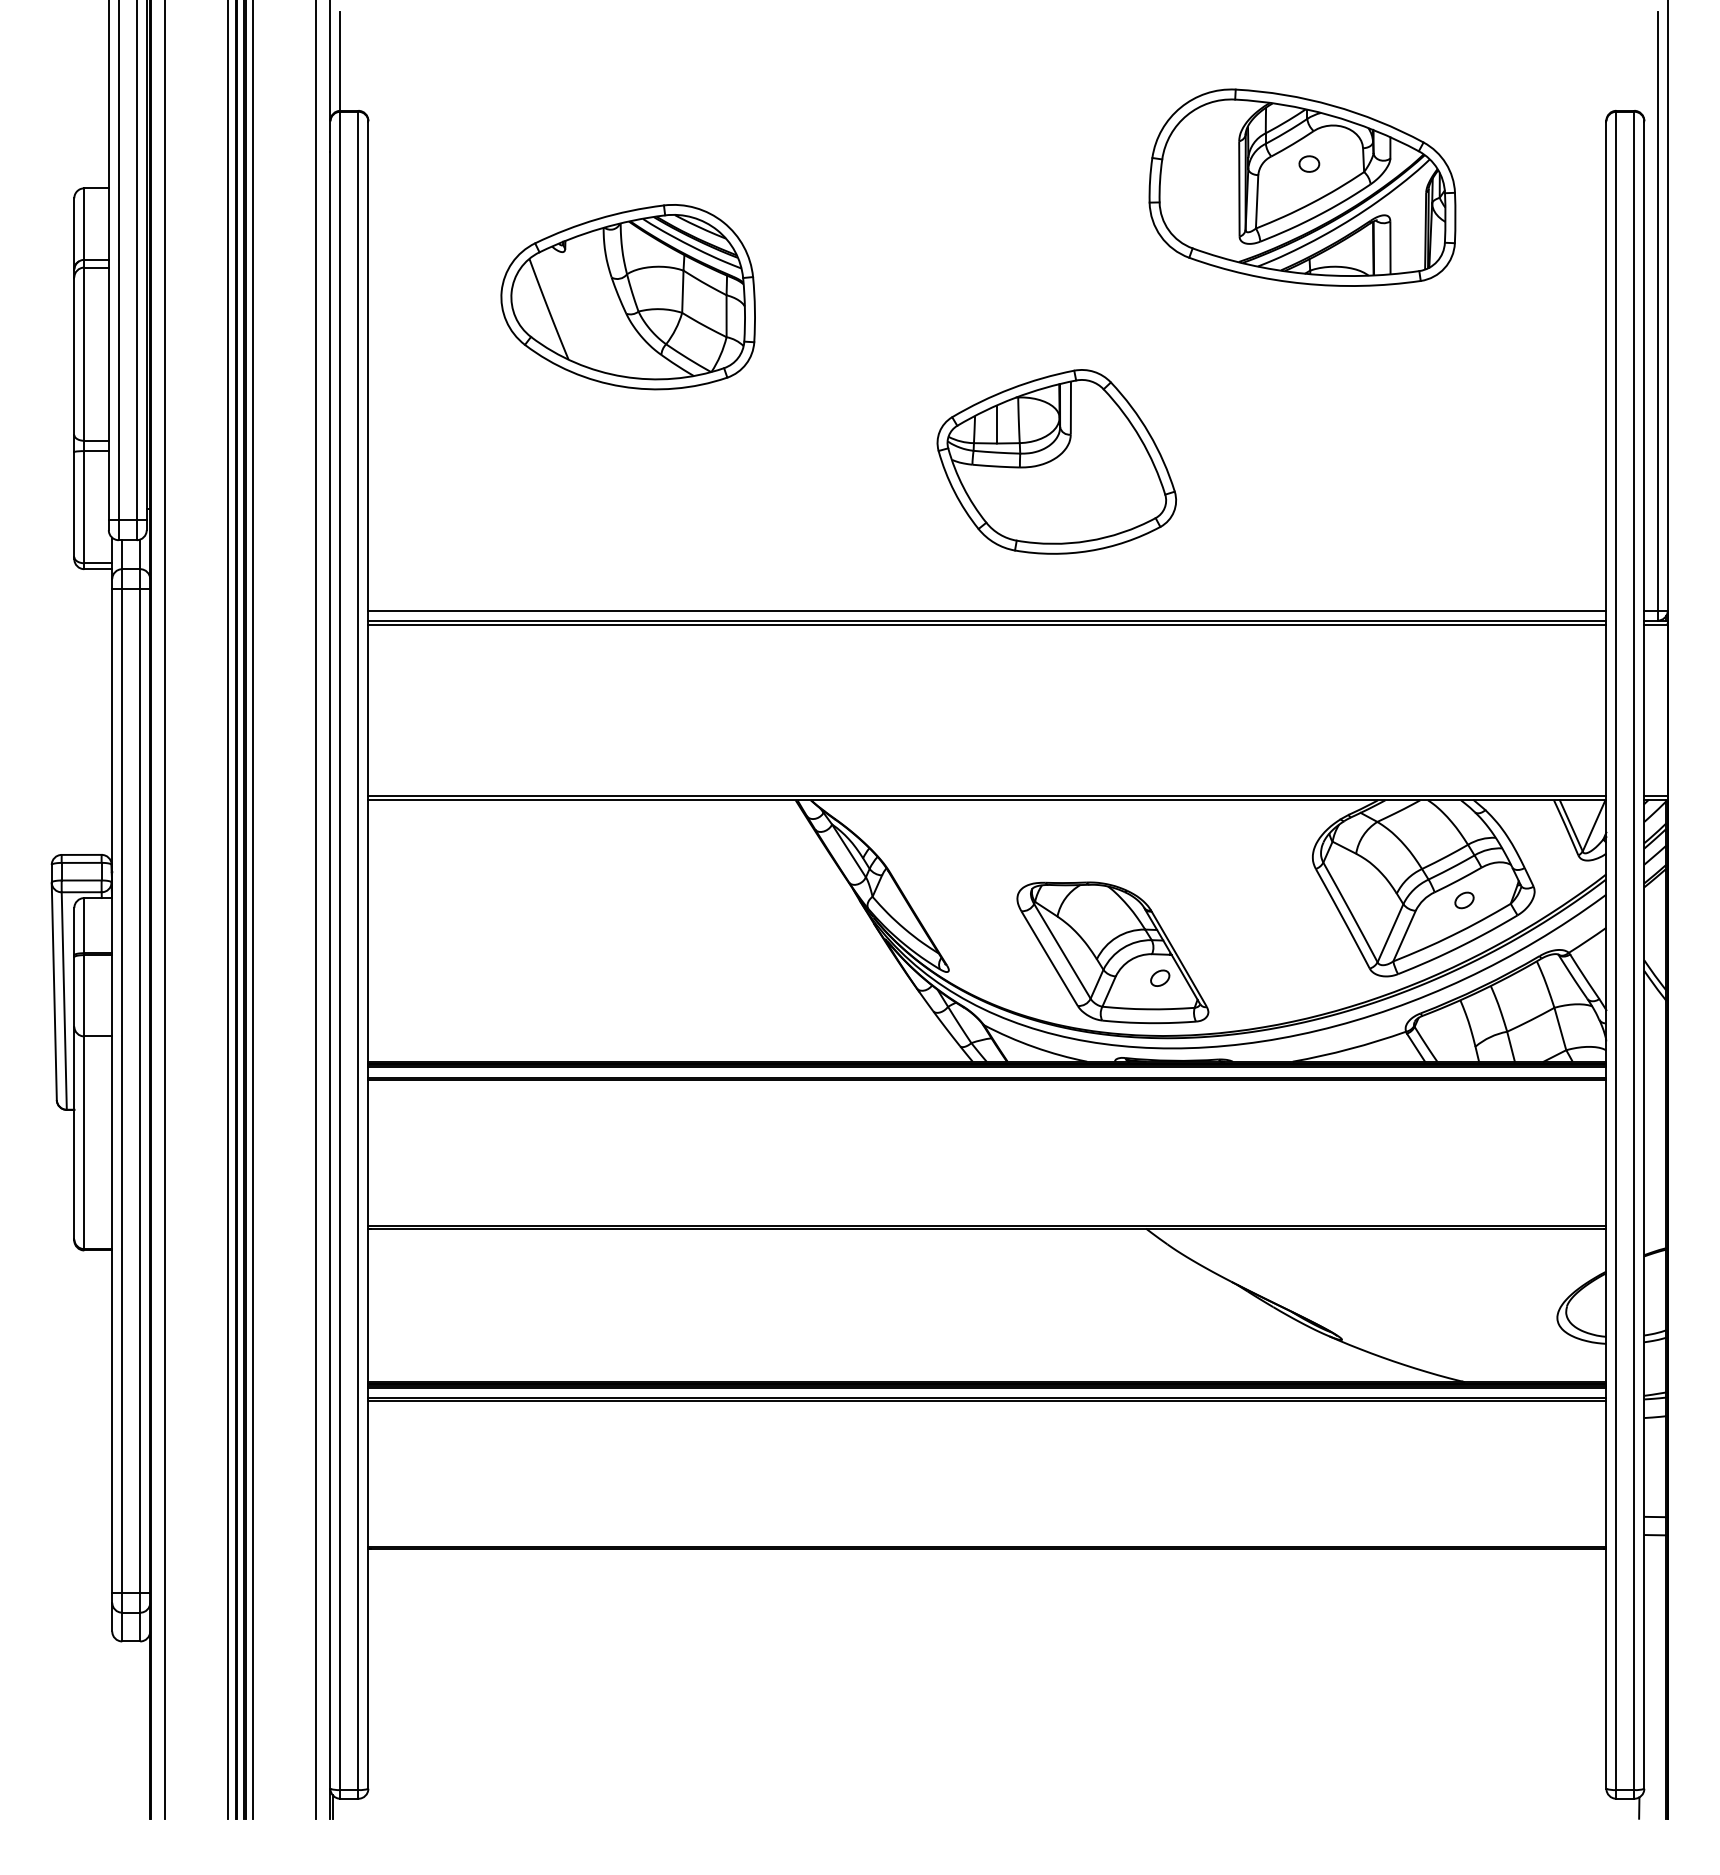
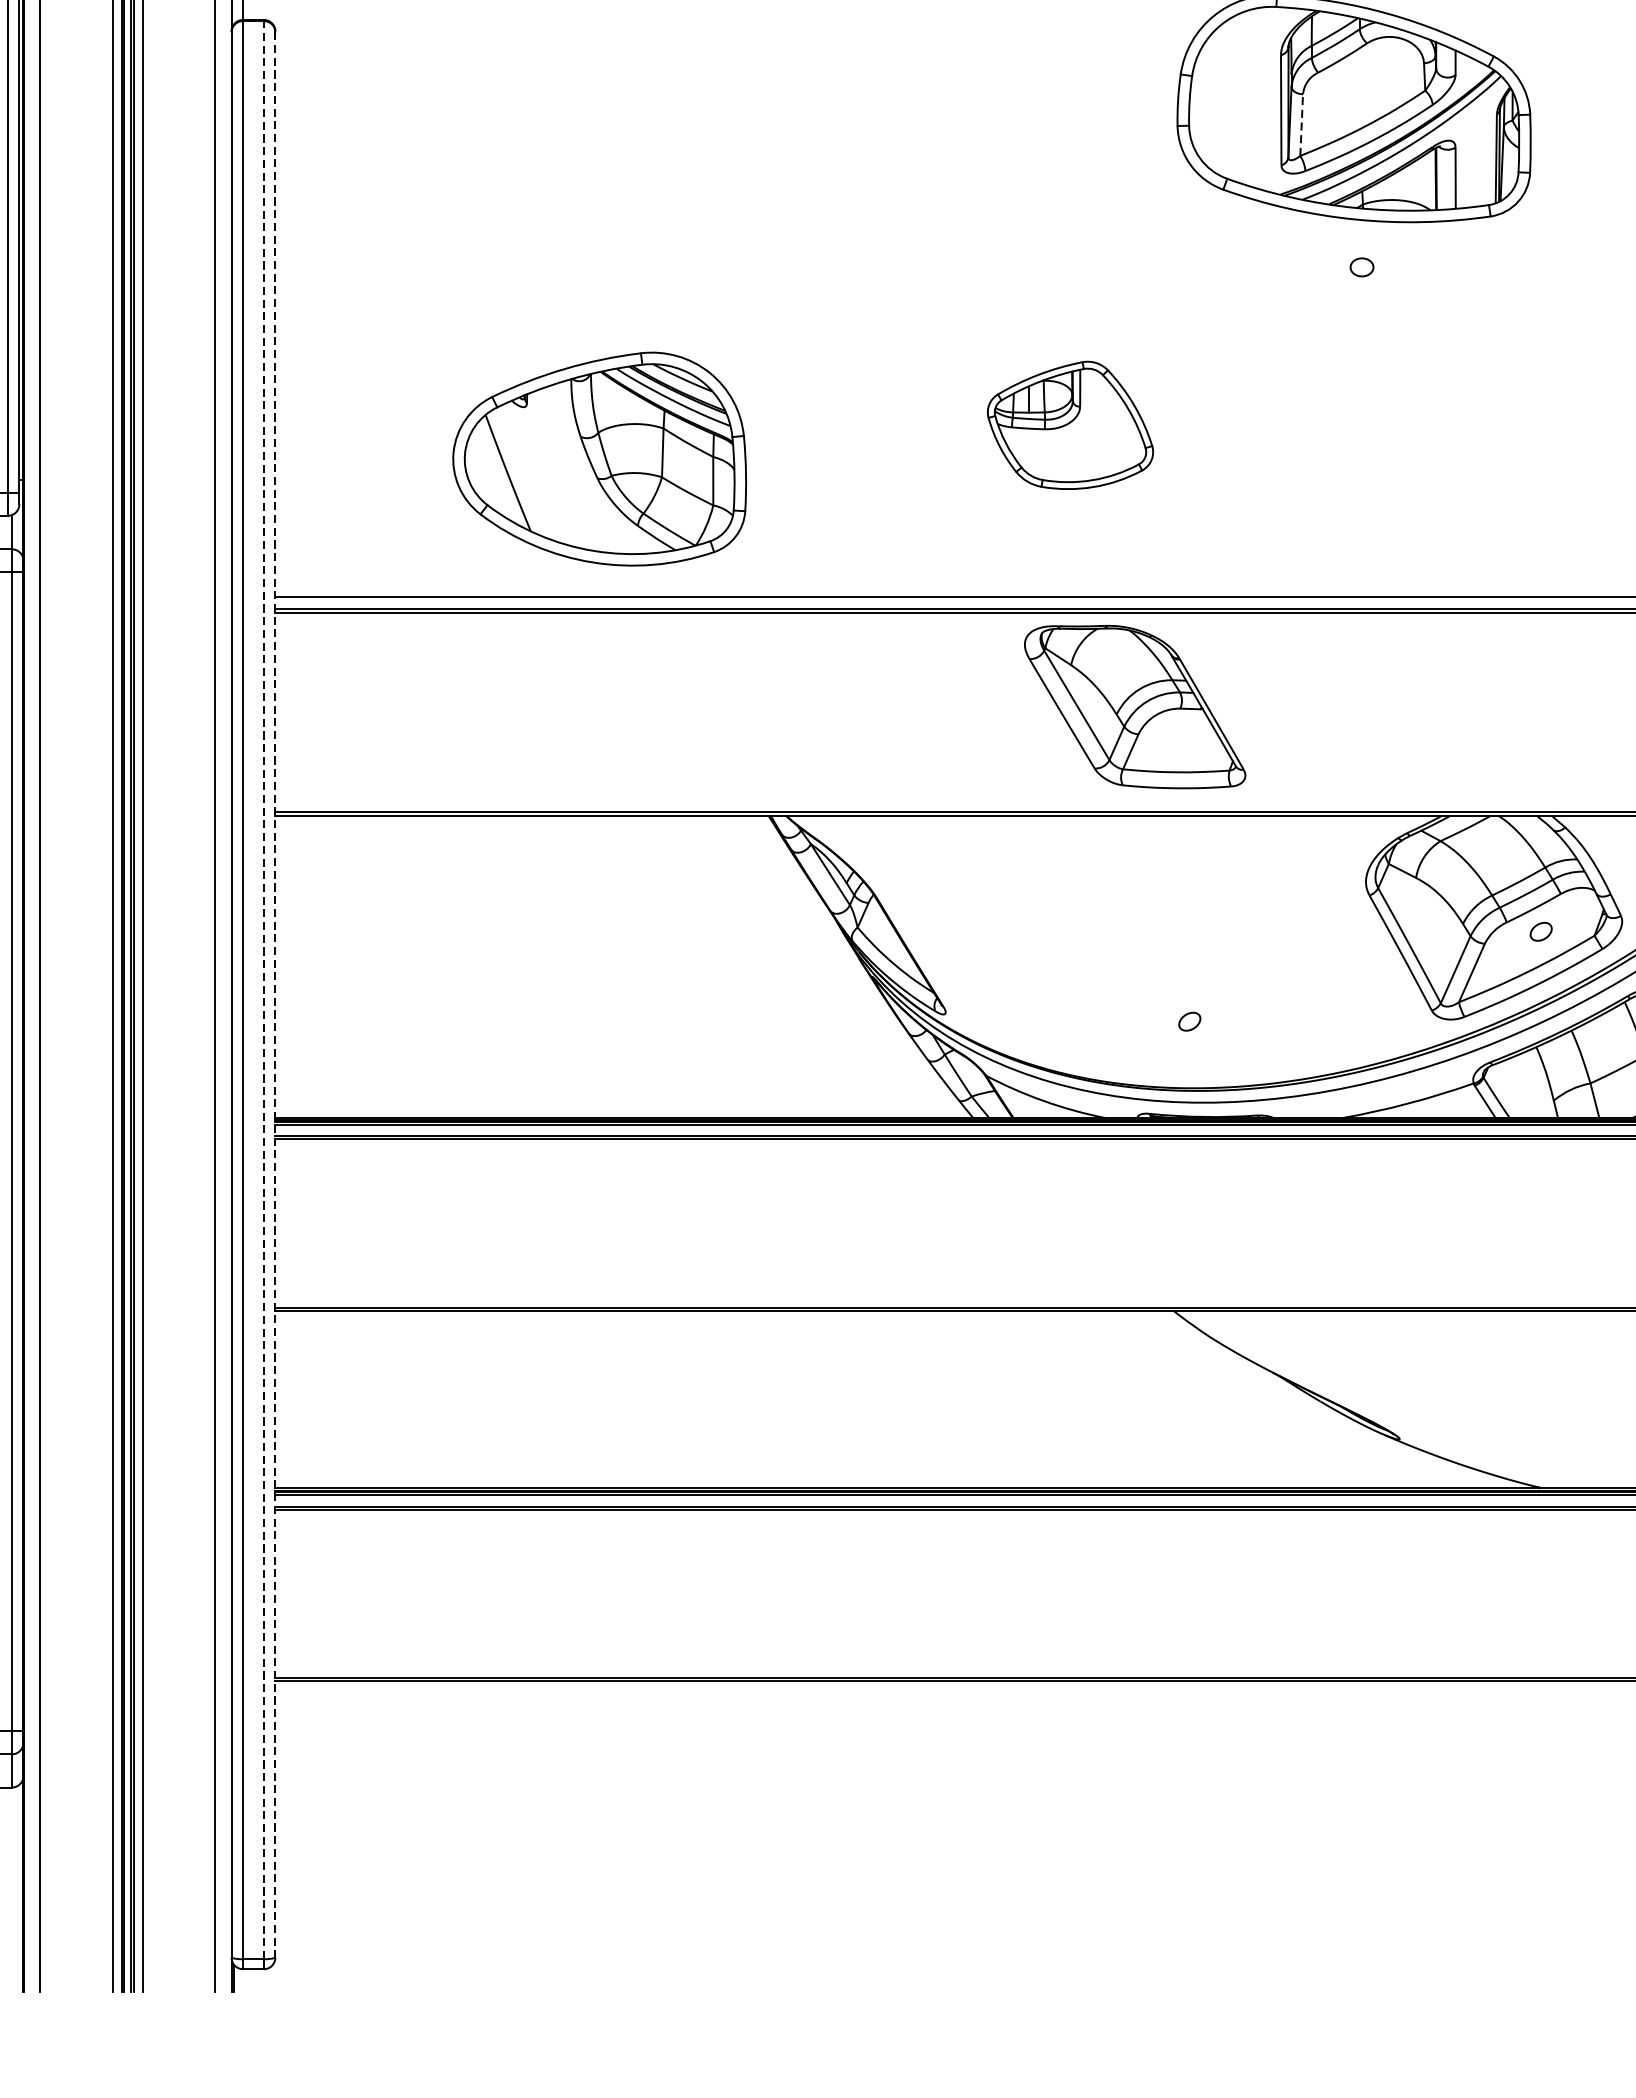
part: (1309, 163) -> (1362, 266), moved
line: (1257, 201) -> (1302, 124), solid -> dashed
part: (627, 297) -> (598, 459), moved
part: (1056, 461) -> (1070, 424), size x0.6
line: (358, 950) -> (263, 989), solid -> dashed
part: (1112, 952) -> (1134, 706), moved
line: (368, 955) -> (275, 995), solid -> dashed

